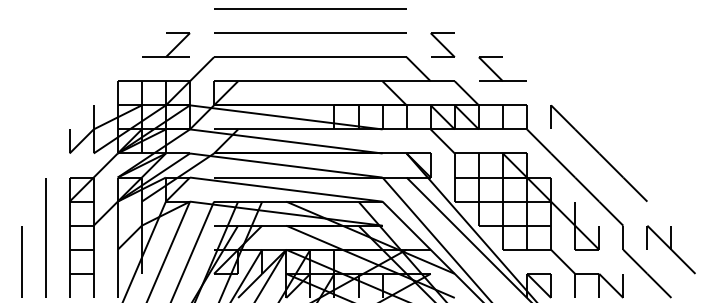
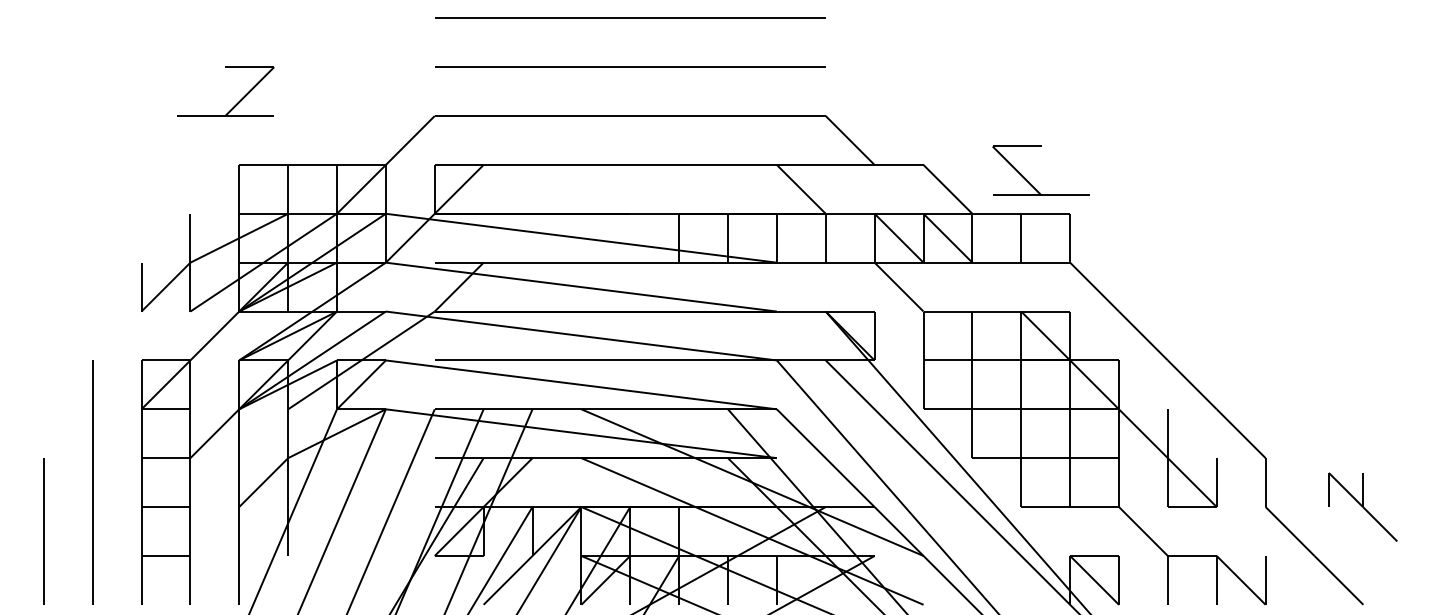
part: (442, 44) -> (898, 90), removed
part: (172, 49) -> (238, 100), moved
part: (496, 73) -> (1028, 179), moved
part: (598, 153) -> (1215, 311), removed
part: (670, 249) -> (1361, 506), size x0.7

